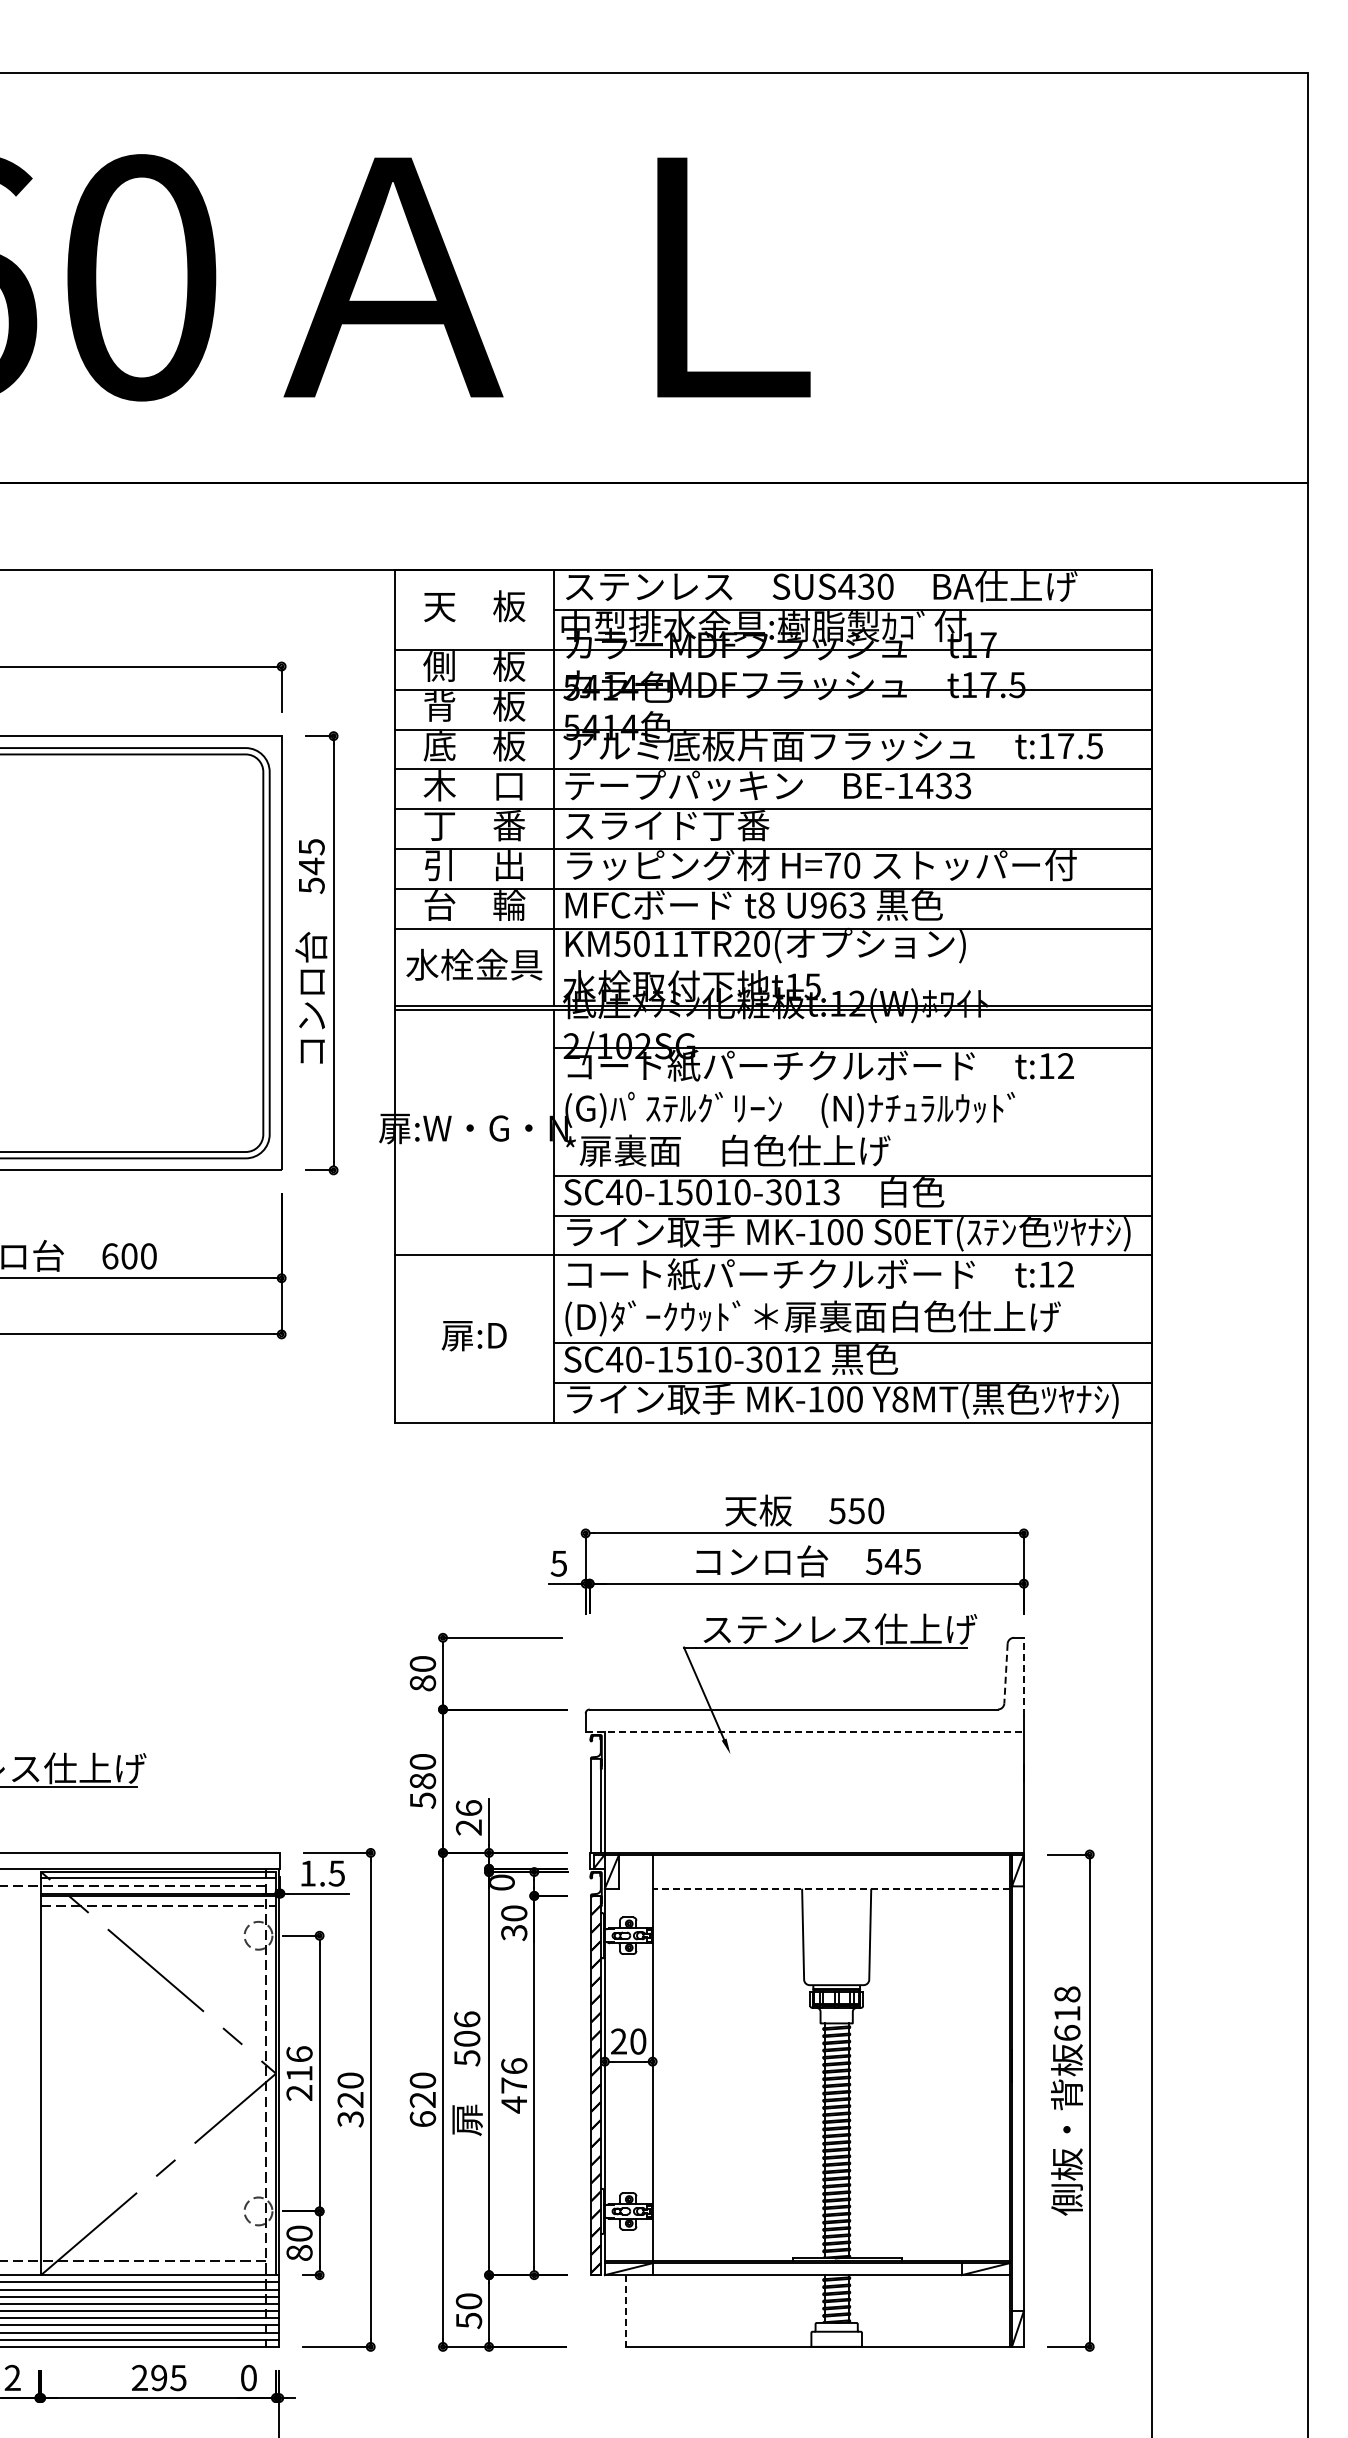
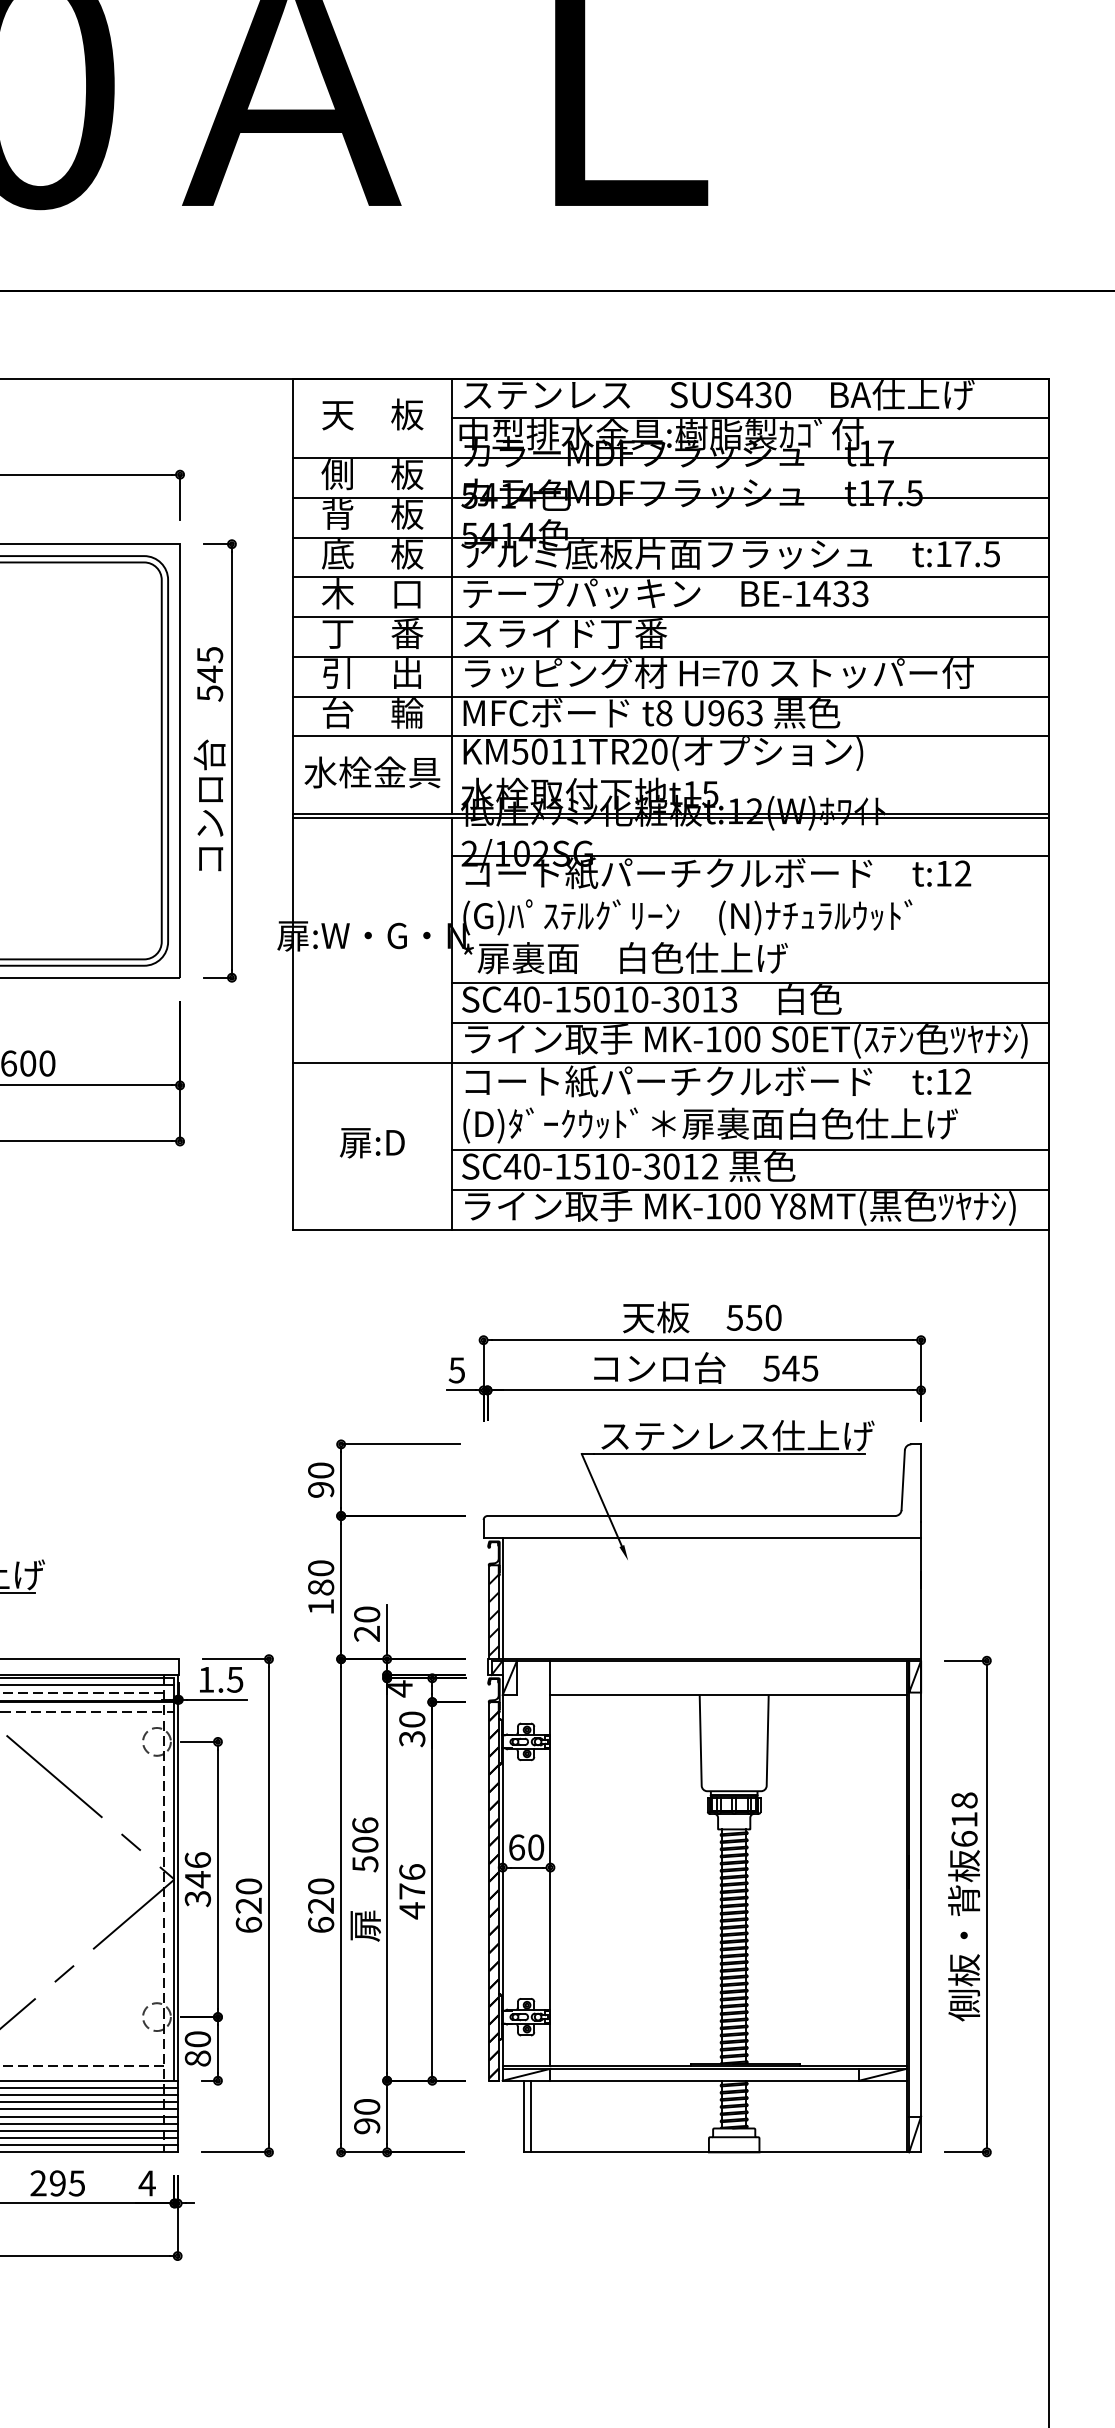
line: (1005, 1673) -> (902, 1480), dashed -> solid
line: (1023, 1676) -> (920, 1483), dashed -> solid
text: (422, 1683) -> (320, 1490), 80 -> 90
line: (805, 1731) -> (703, 1537), dashed -> solid
text: (423, 1800) -> (321, 1606), 580 -> 180
hatch: (595, 1803) -> (493, 1609), added
text: (468, 1808) -> (366, 1614), 26 -> 20
text: (502, 1882) -> (400, 1688), 0 -> 4
line: (830, 1888) -> (728, 1694), dashed -> solid
text: (619, 2041) -> (517, 1847), 20 -> 60
text: (299, 2083) -> (197, 1889), 216 -> 346
text: (350, 2119) -> (248, 1925), 320 -> 620
line: (632, 2310) -> (530, 2116), added
line: (626, 2311) -> (524, 2117), dashed -> solid
text: (468, 2320) -> (366, 2126), 50 -> 90
text: (248, 2377) -> (146, 2182), 0 -> 4

